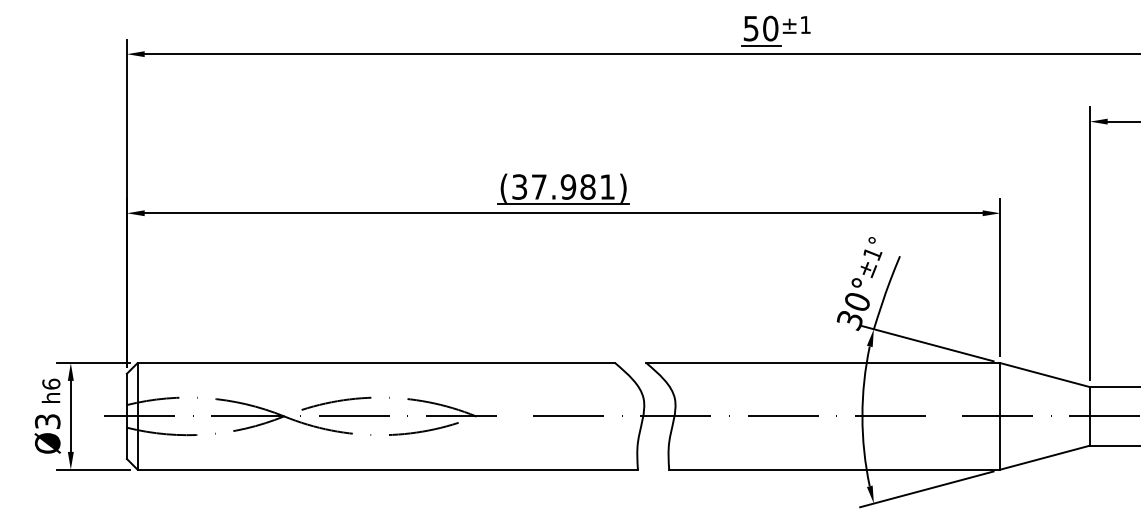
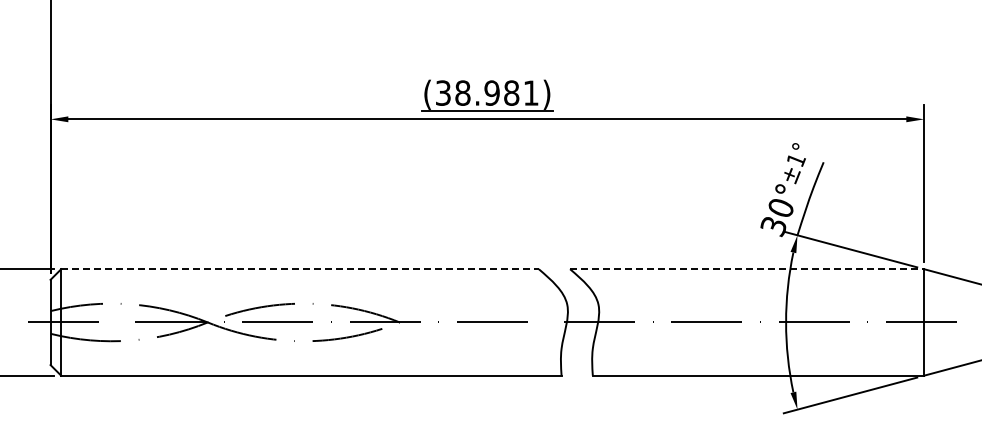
text: (538, 186) -> (462, 92), (37.981) -> (38.981)
line: (376, 363) -> (300, 269), solid -> dashed
line: (823, 363) -> (747, 269), solid -> dashed

